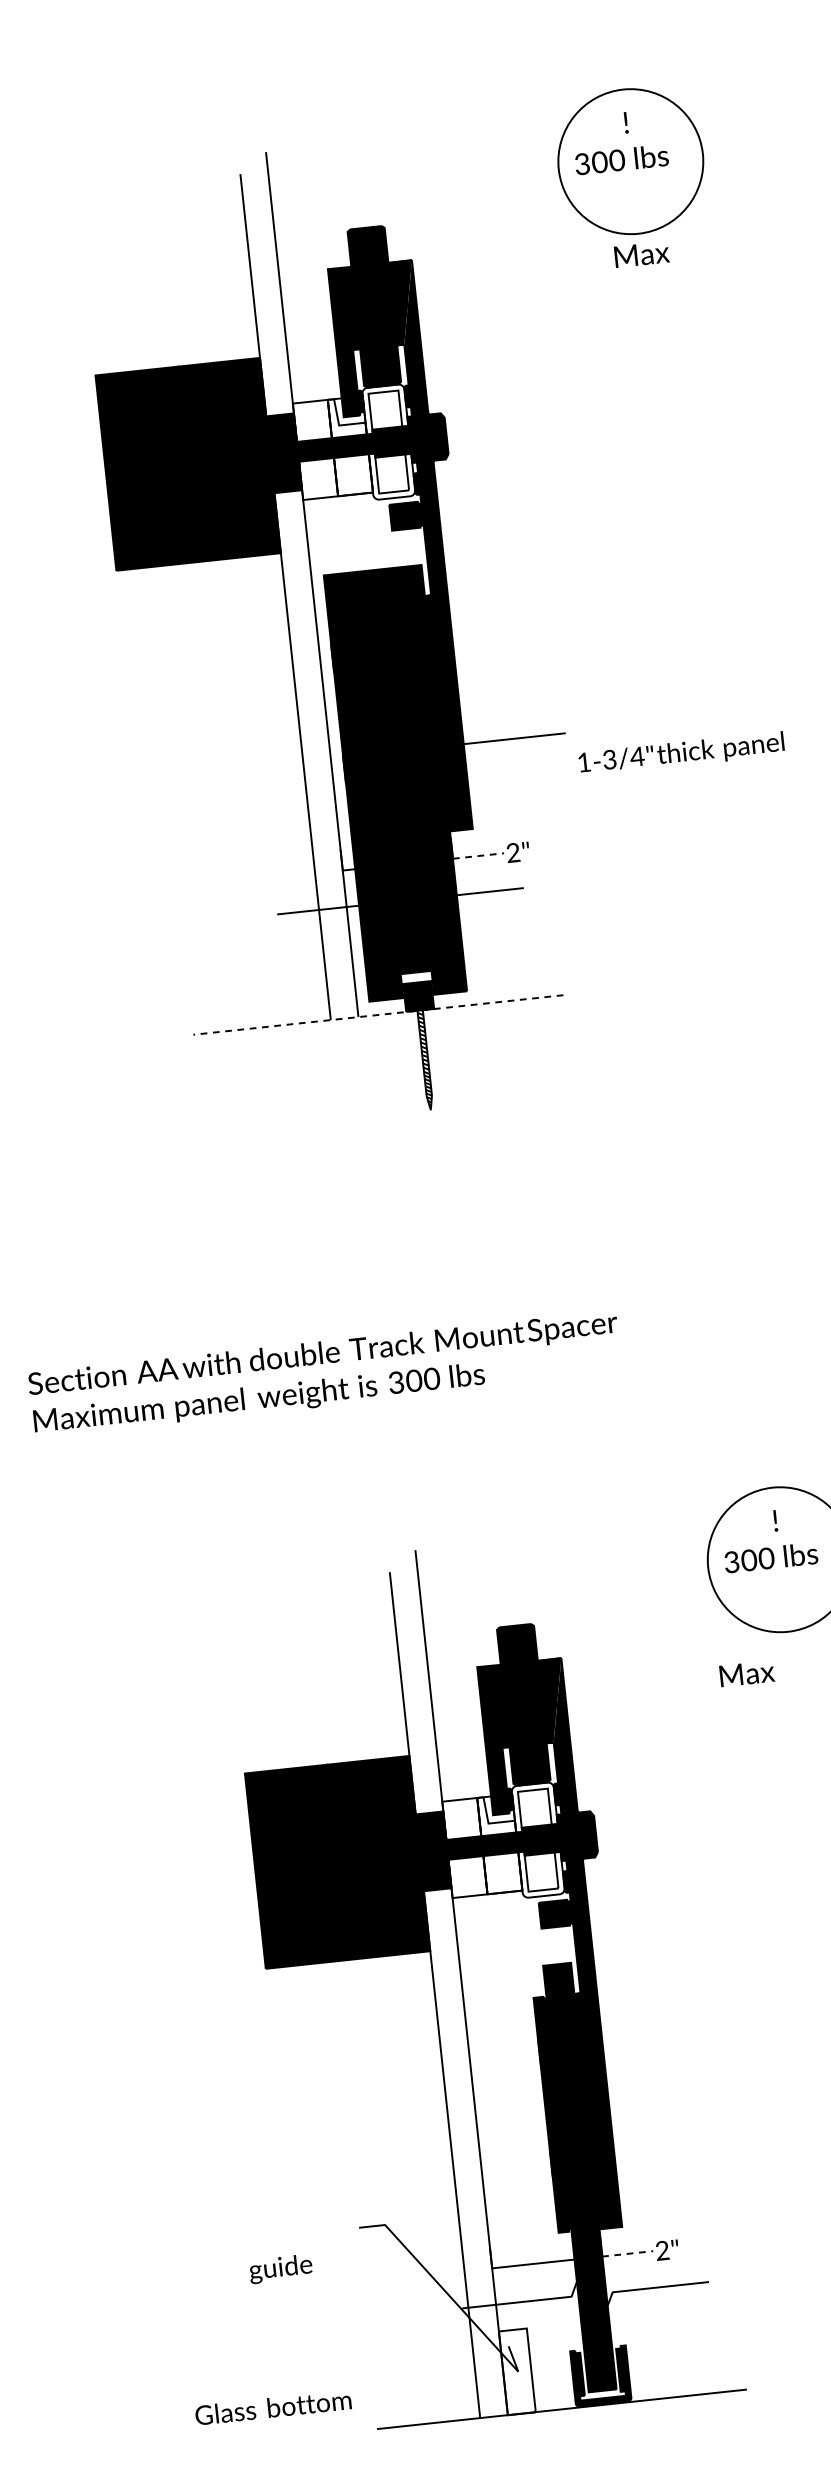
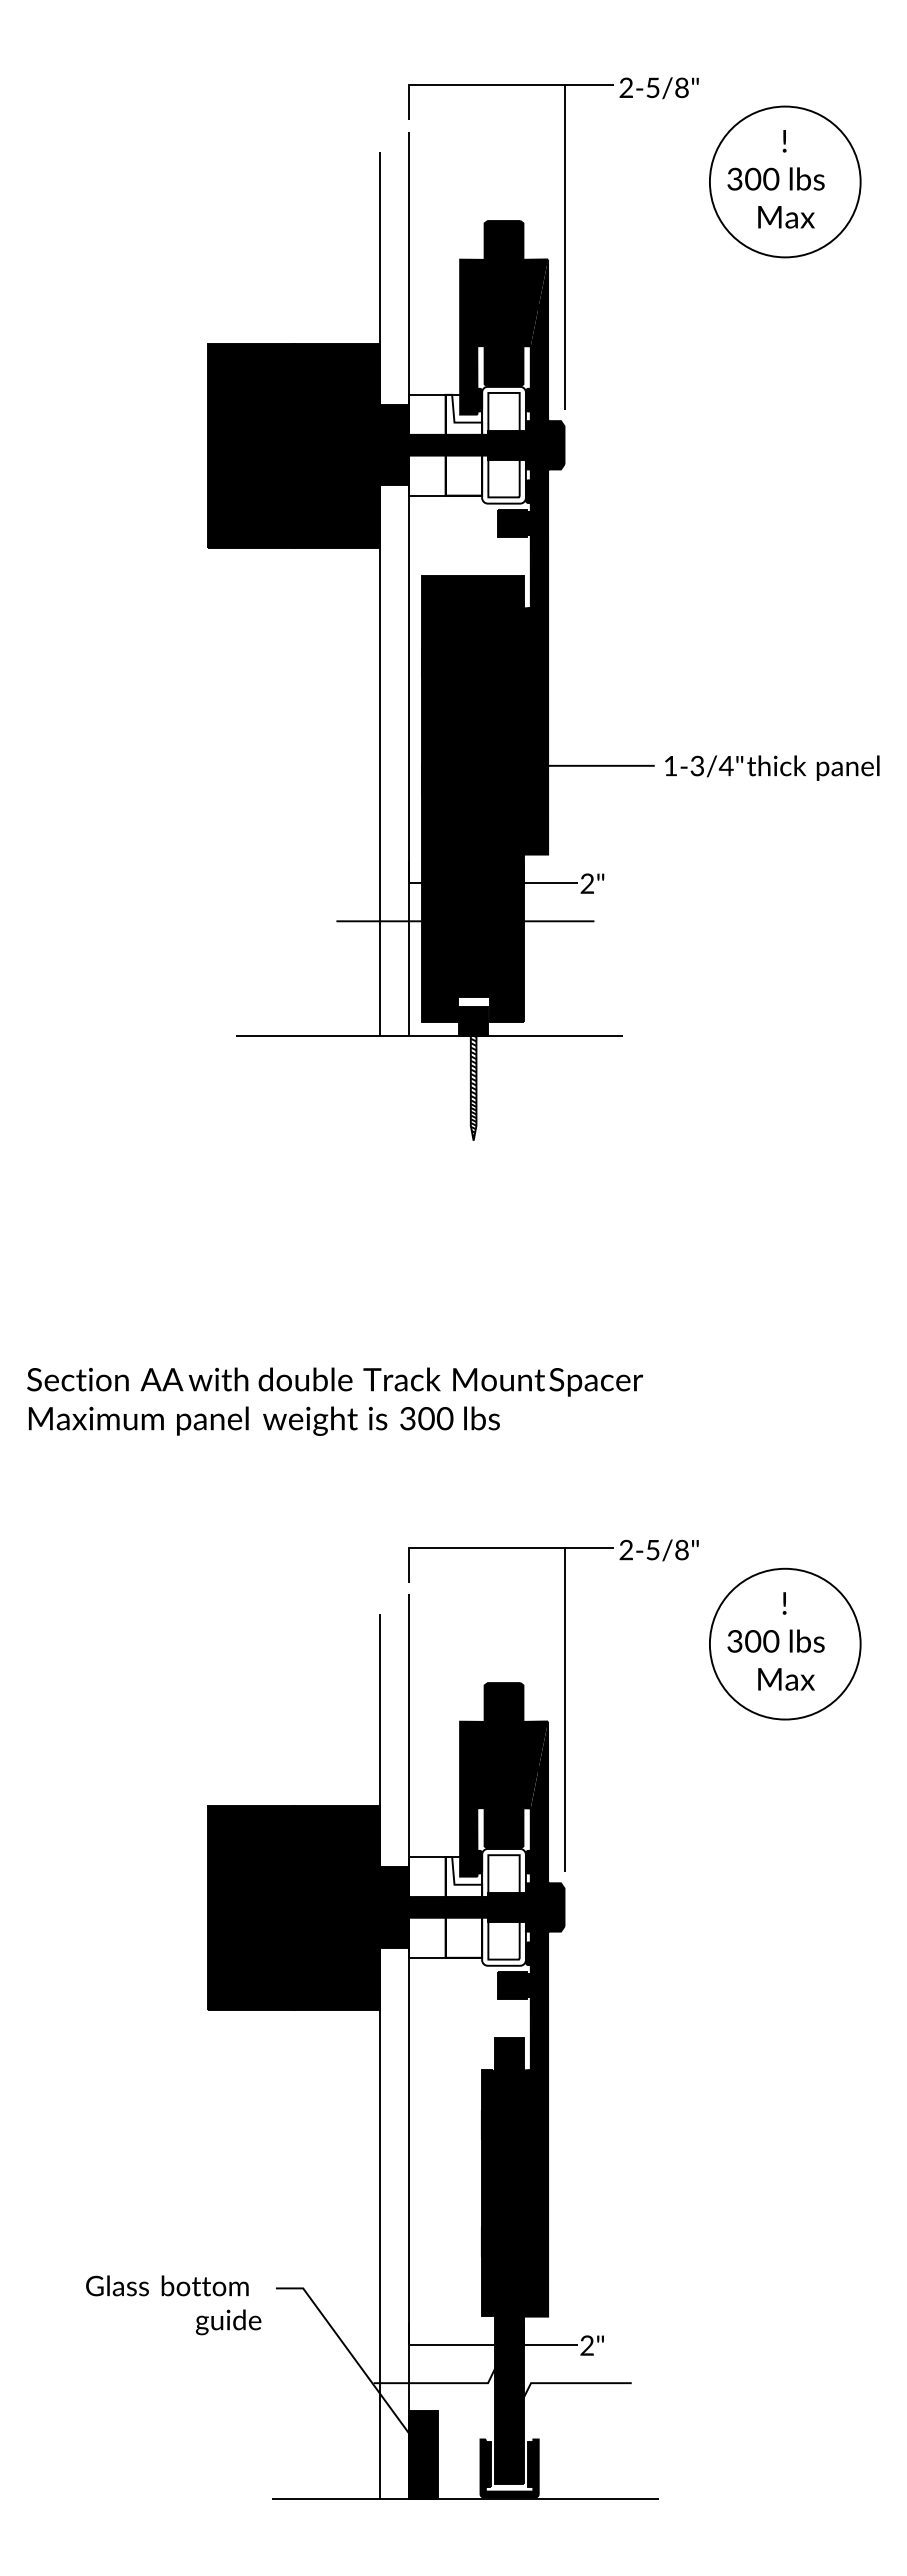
part: (426, 243) -> (564, 243), added
text: (641, 254) -> (786, 217), moved
text: (681, 753) -> (772, 767), moved
line: (479, 856) -> (551, 883), dashed -> solid
line: (377, 1015) -> (429, 1036), dashed -> solid
part: (575, 1640) -> (564, 1705), added
text: (747, 1673) -> (786, 1679), moved
line: (627, 2254) -> (550, 2345), dashed -> solid
text: (280, 2269) -> (228, 2322), moved
fill: (517, 2371) -> (423, 2454), added
text: (273, 2407) -> (167, 2285), moved

